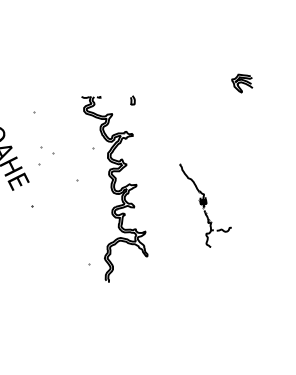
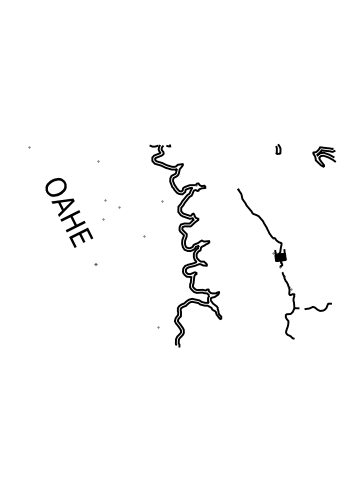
part: (242, 83) -> (324, 156), moved
curve: (132, 100) -> (277, 149), moved
part: (205, 205) -> (284, 263), size x1.67

